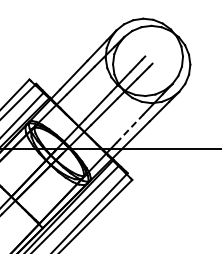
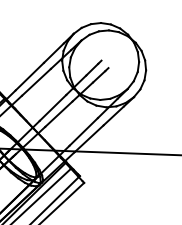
line: (129, 128) -> (83, 131), dashed -> solid

